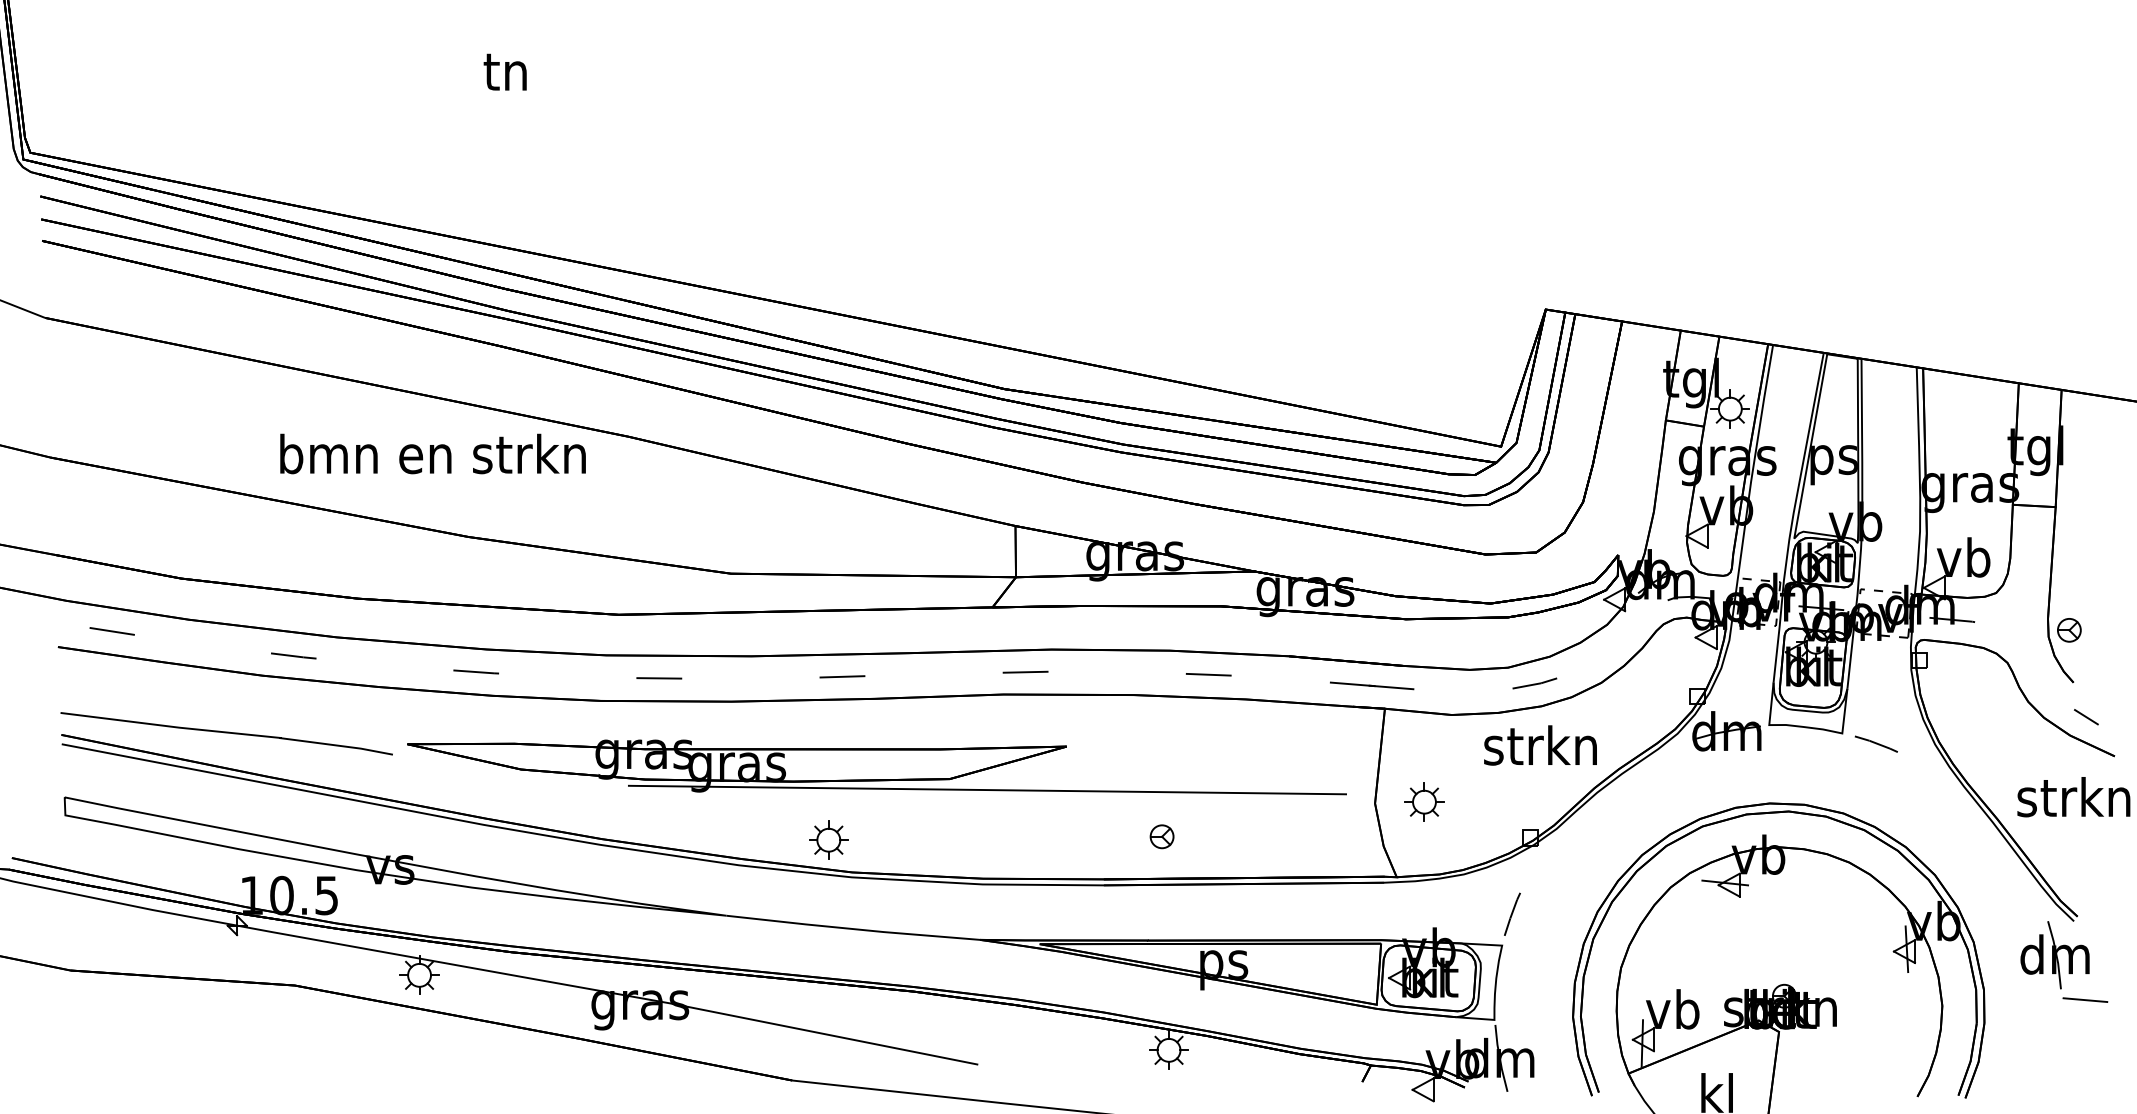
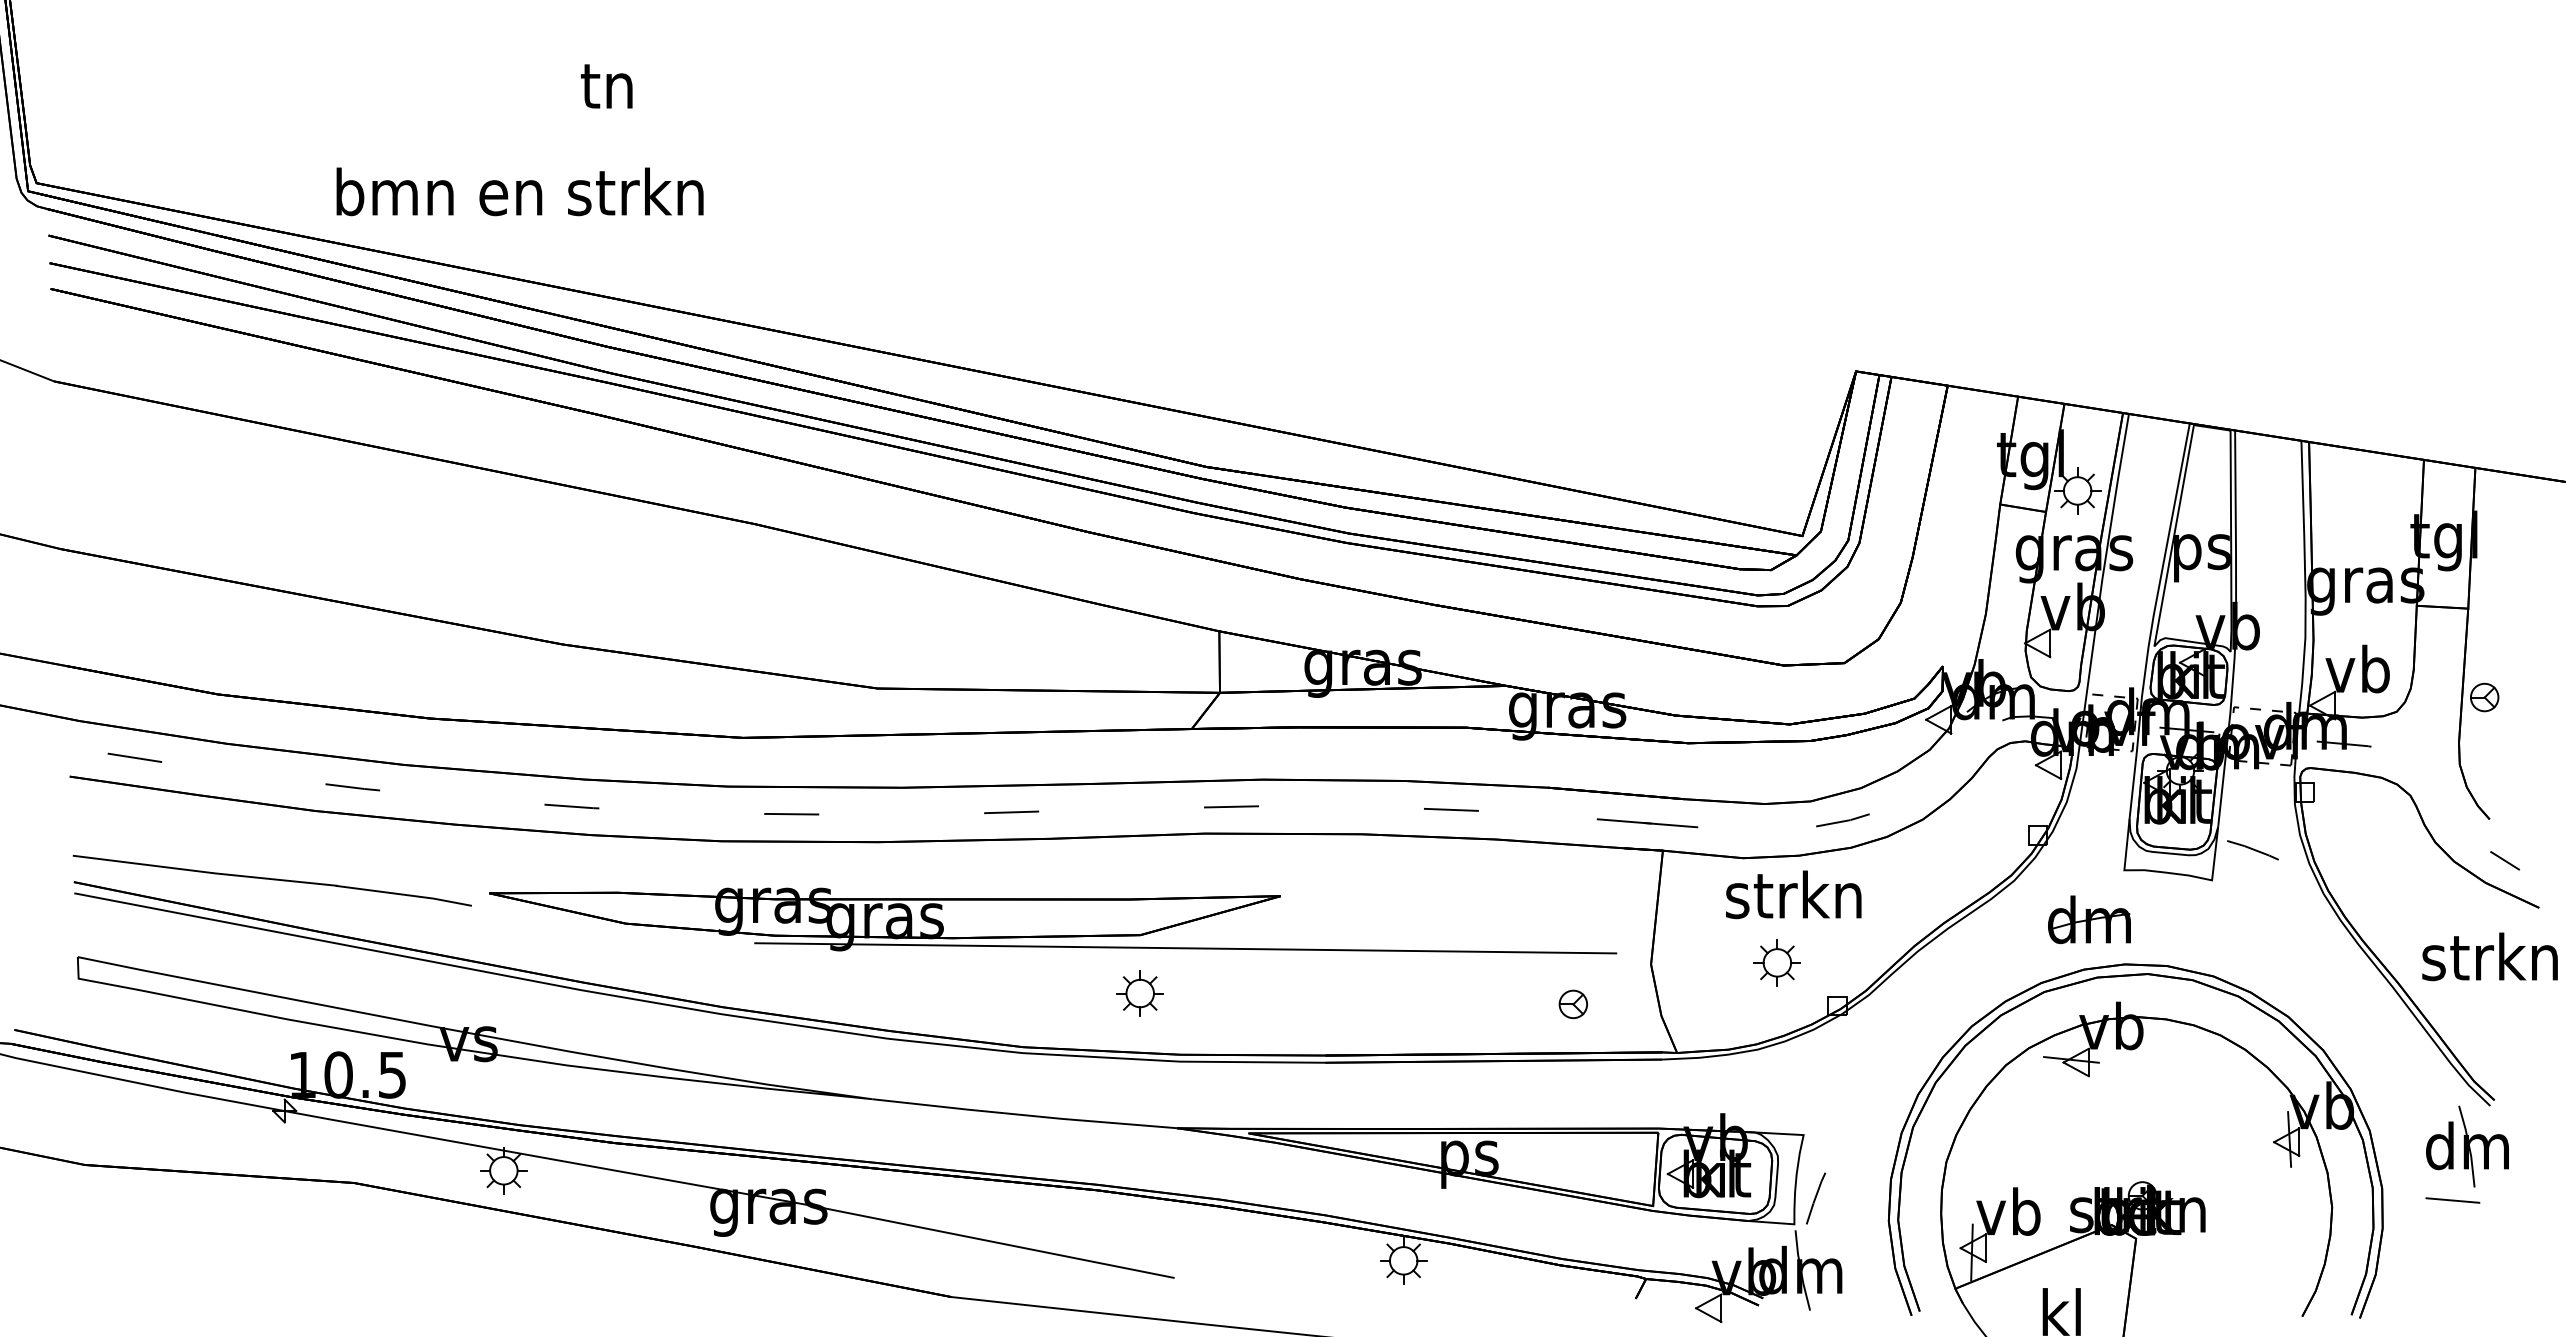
text: (432, 453) -> (519, 191), moved
part: (2069, 630) -> (2484, 697), moved
part: (1726, 731) -> (2089, 919), moved
curve: (1875, 744) -> (2252, 850), moved
text: (1540, 745) -> (1793, 894), moved
part: (1423, 801) -> (1776, 962), moved
part: (1161, 836) -> (1572, 1004), moved
part: (828, 840) -> (1139, 993), moved
line: (1512, 914) -> (1816, 1198), moved
line: (2085, 1000) -> (2452, 1200), moved

